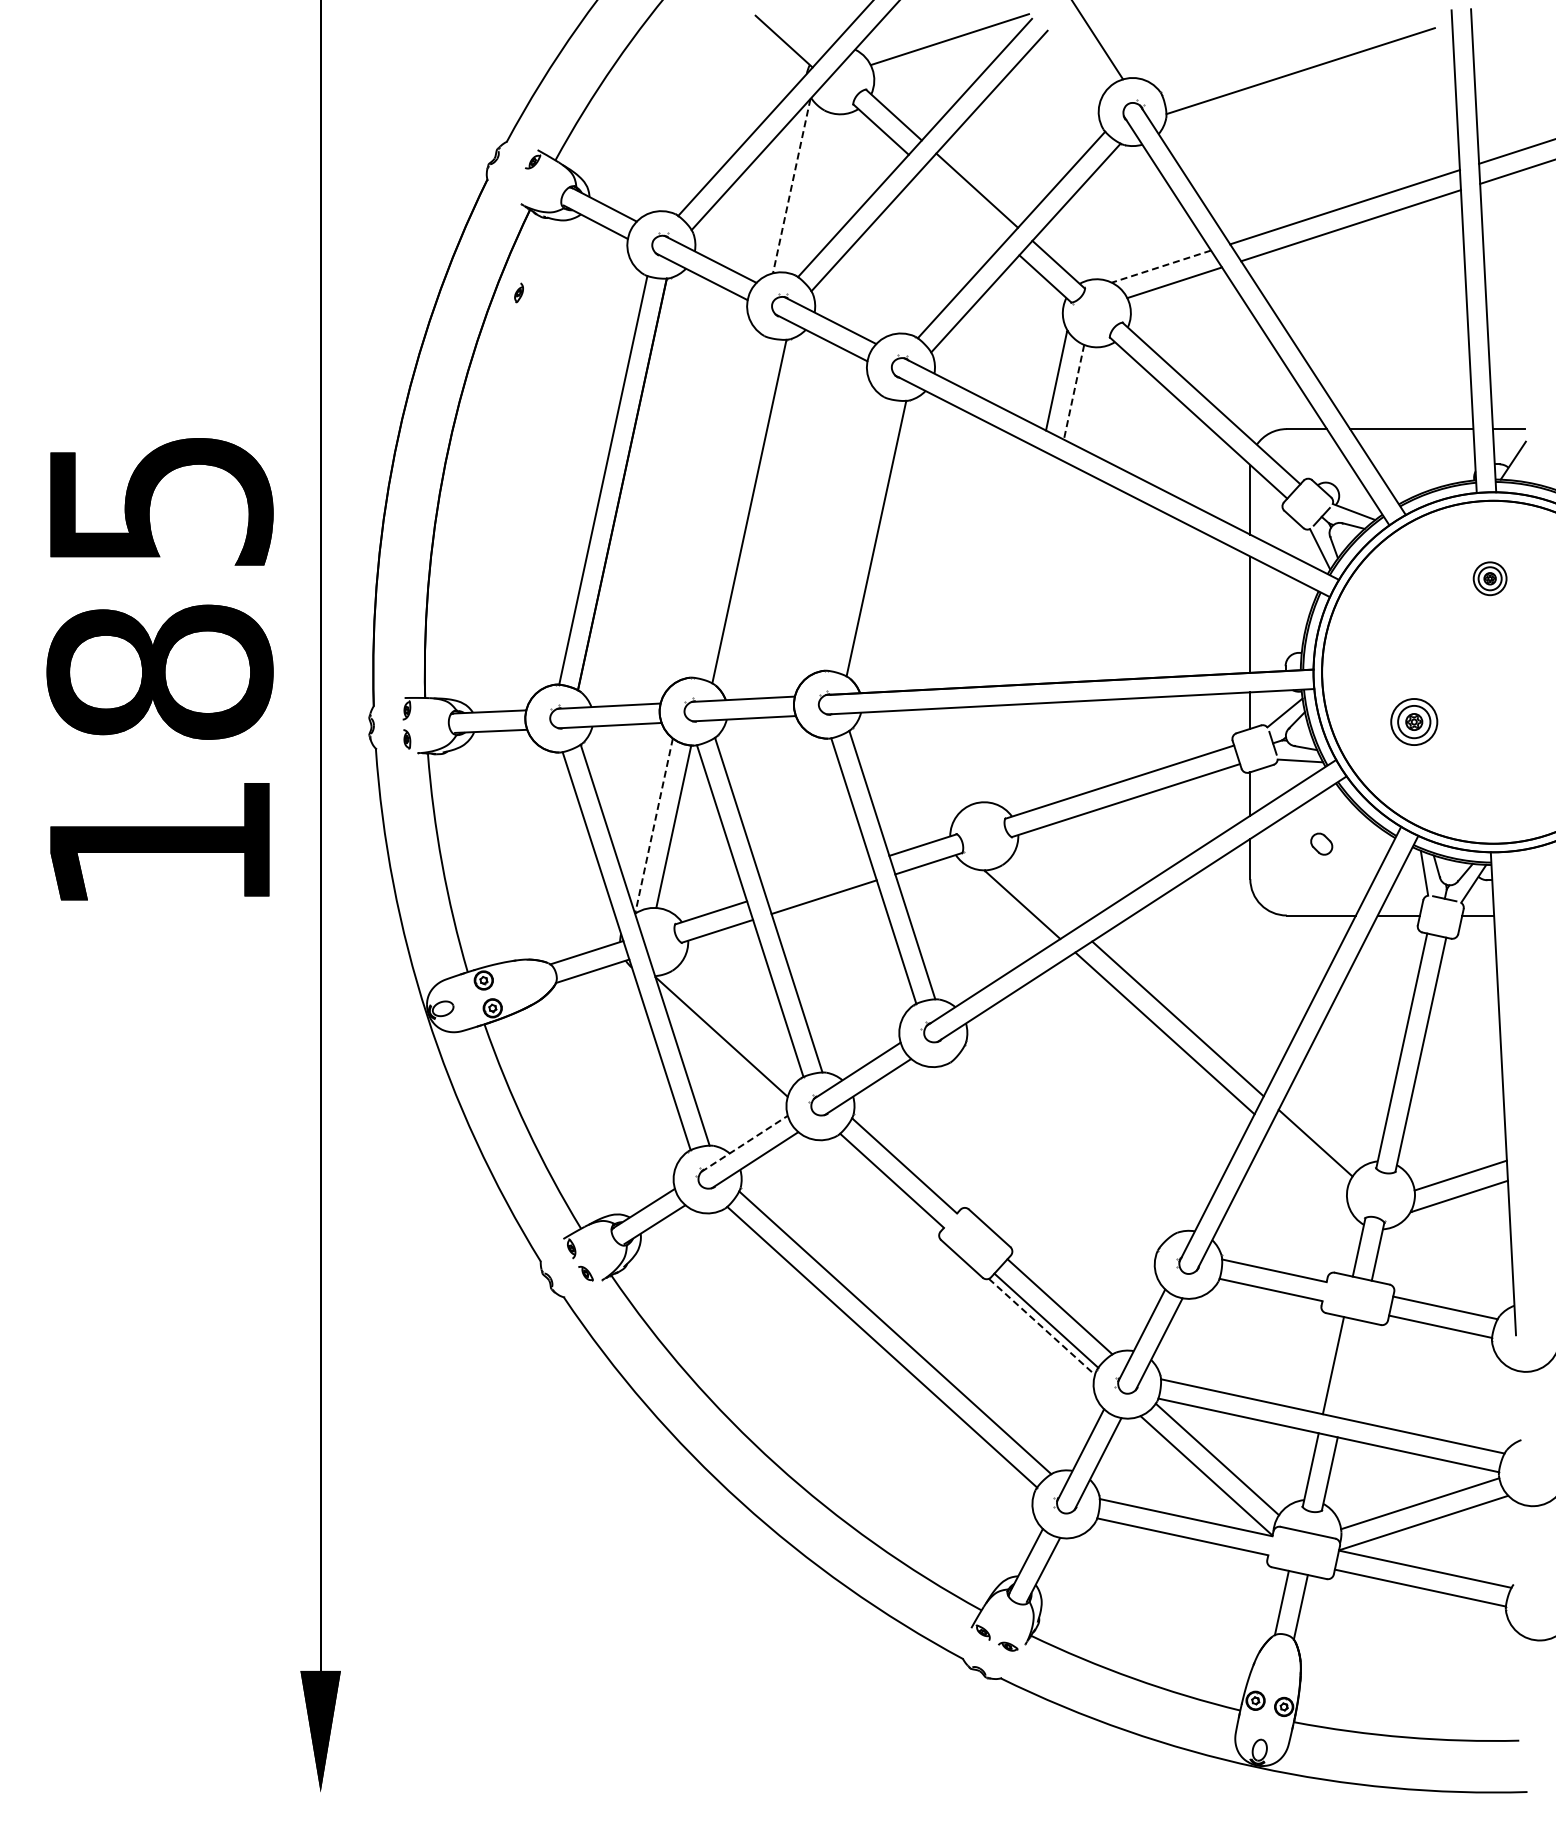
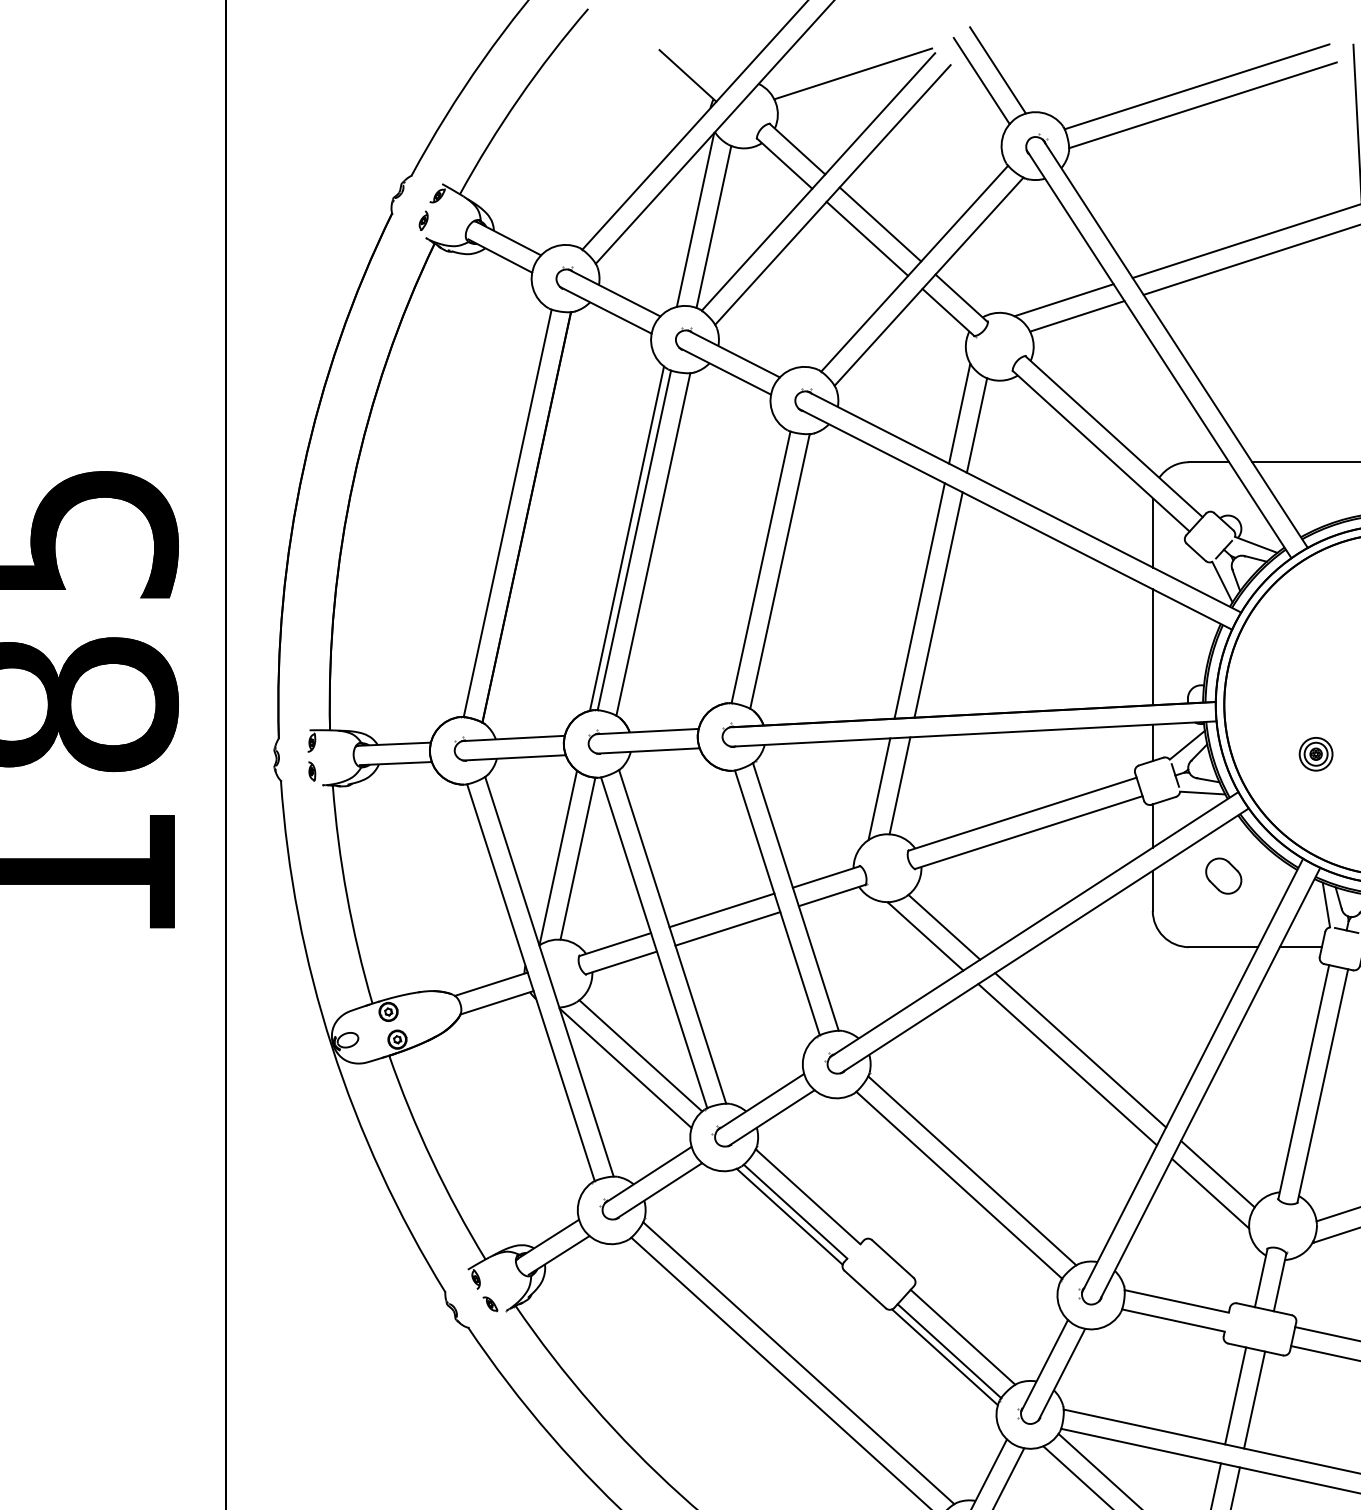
line: (1078, 46) -> (981, 80), added
line: (1294, 52) -> (1196, 86), added
line: (791, 186) -> (695, 220), dashed -> solid
line: (809, 192) -> (713, 226), added
line: (963, 204) -> (866, 238), added
line: (1160, 266) -> (1063, 300), dashed -> solid
part: (518, 292) -> (423, 220), moved
line: (1073, 392) -> (976, 425), dashed -> solid
line: (722, 505) -> (626, 538), added
line: (730, 507) -> (634, 540), added
line: (856, 534) -> (760, 567), added
line: (1016, 568) -> (919, 601), added
line: (1035, 572) -> (938, 605), added
part: (1413, 721) -> (1315, 753), size x0.71
line: (996, 753) -> (899, 785), added
line: (976, 757) -> (879, 789), added
line: (654, 826) -> (558, 858), dashed -> solid
part: (1321, 843) -> (1223, 875), size x1.67
line: (817, 878) -> (721, 910), added
line: (1041, 895) -> (944, 927), added
line: (736, 1024) -> (640, 1055), added
line: (1068, 1139) -> (971, 1170), added
line: (744, 1143) -> (648, 1174), dashed -> solid
line: (1056, 1154) -> (959, 1185), added
line: (1307, 1162) -> (1209, 1193), added
line: (886, 1185) -> (790, 1216), added
line: (1041, 1326) -> (944, 1356), dashed -> solid
line: (1352, 1369) -> (1254, 1399), added

